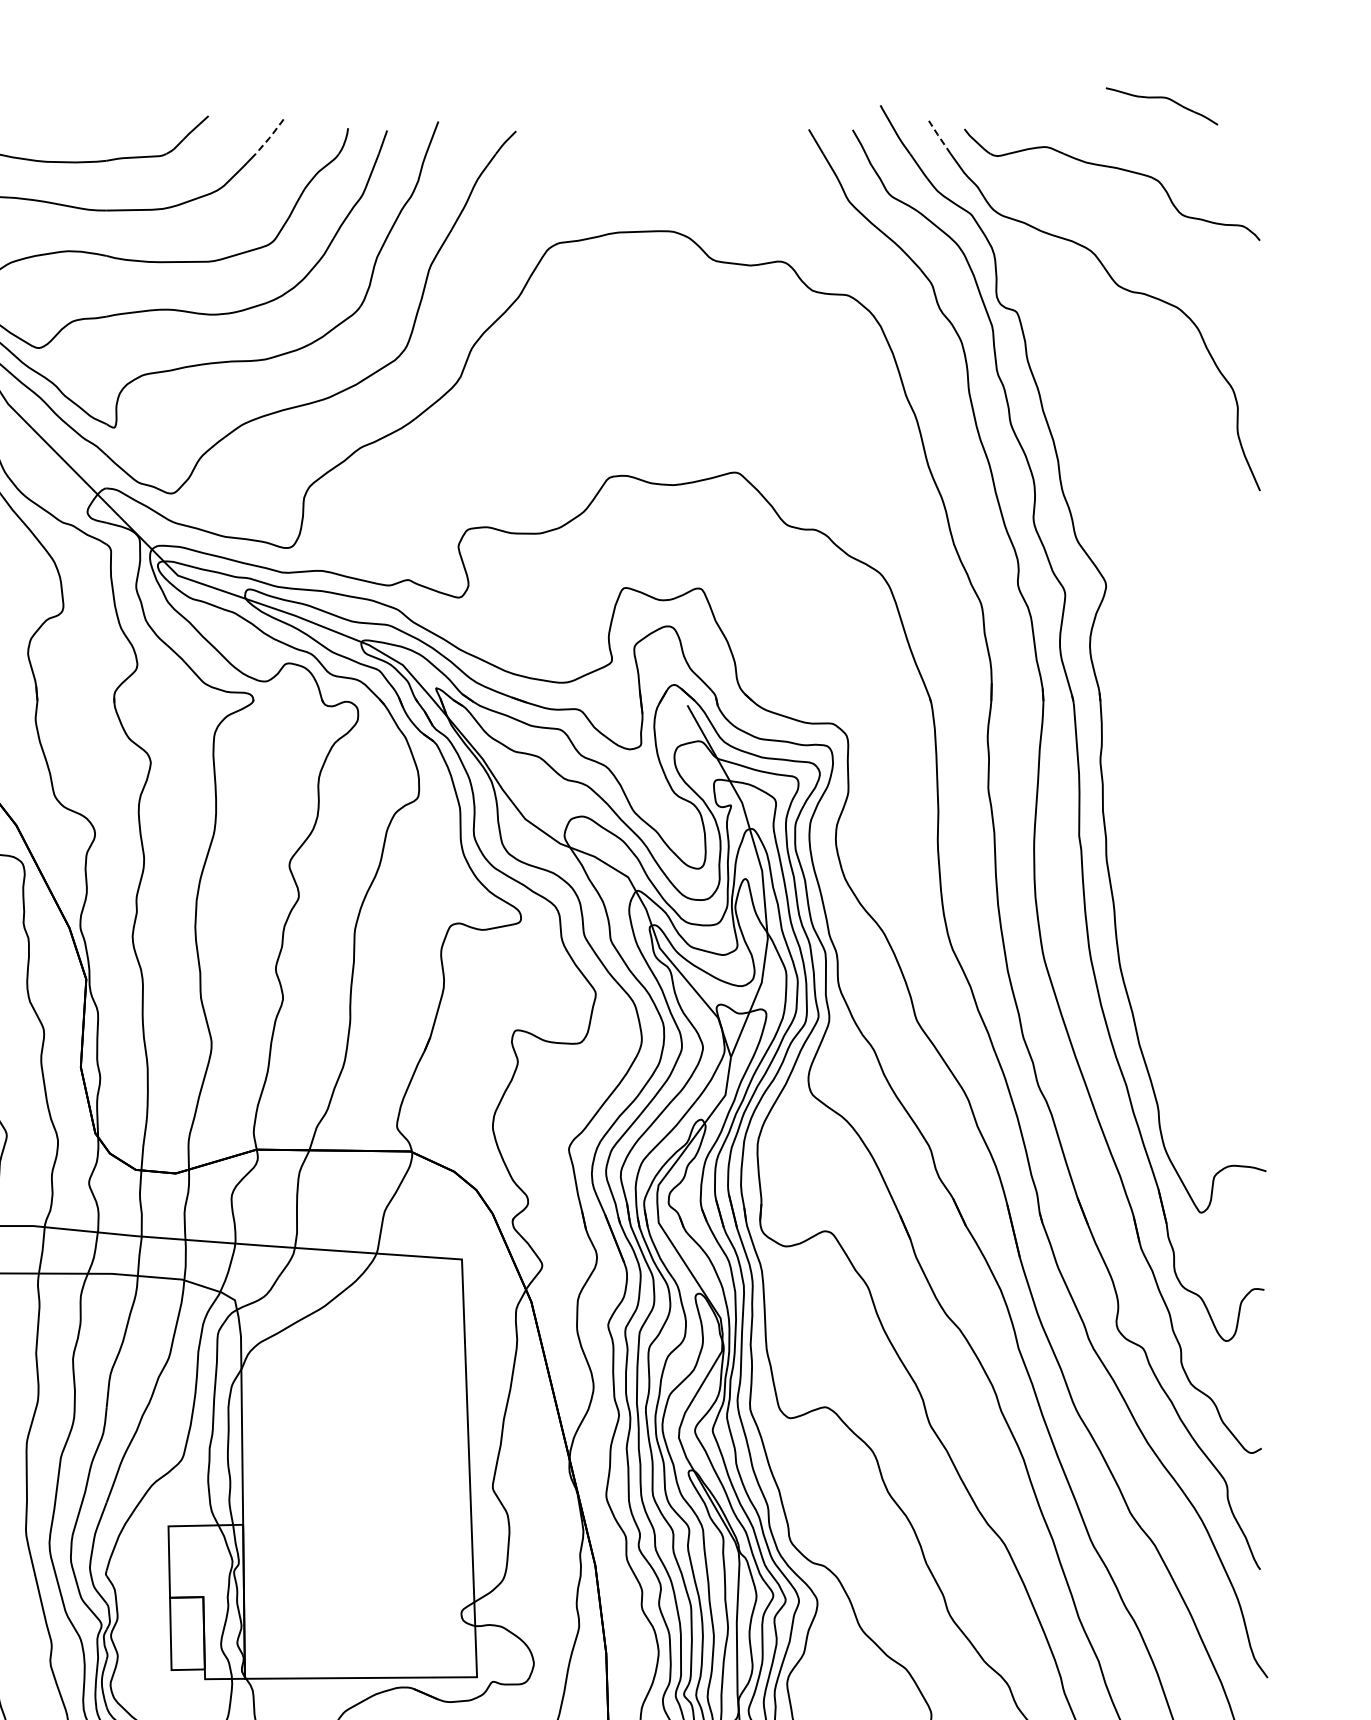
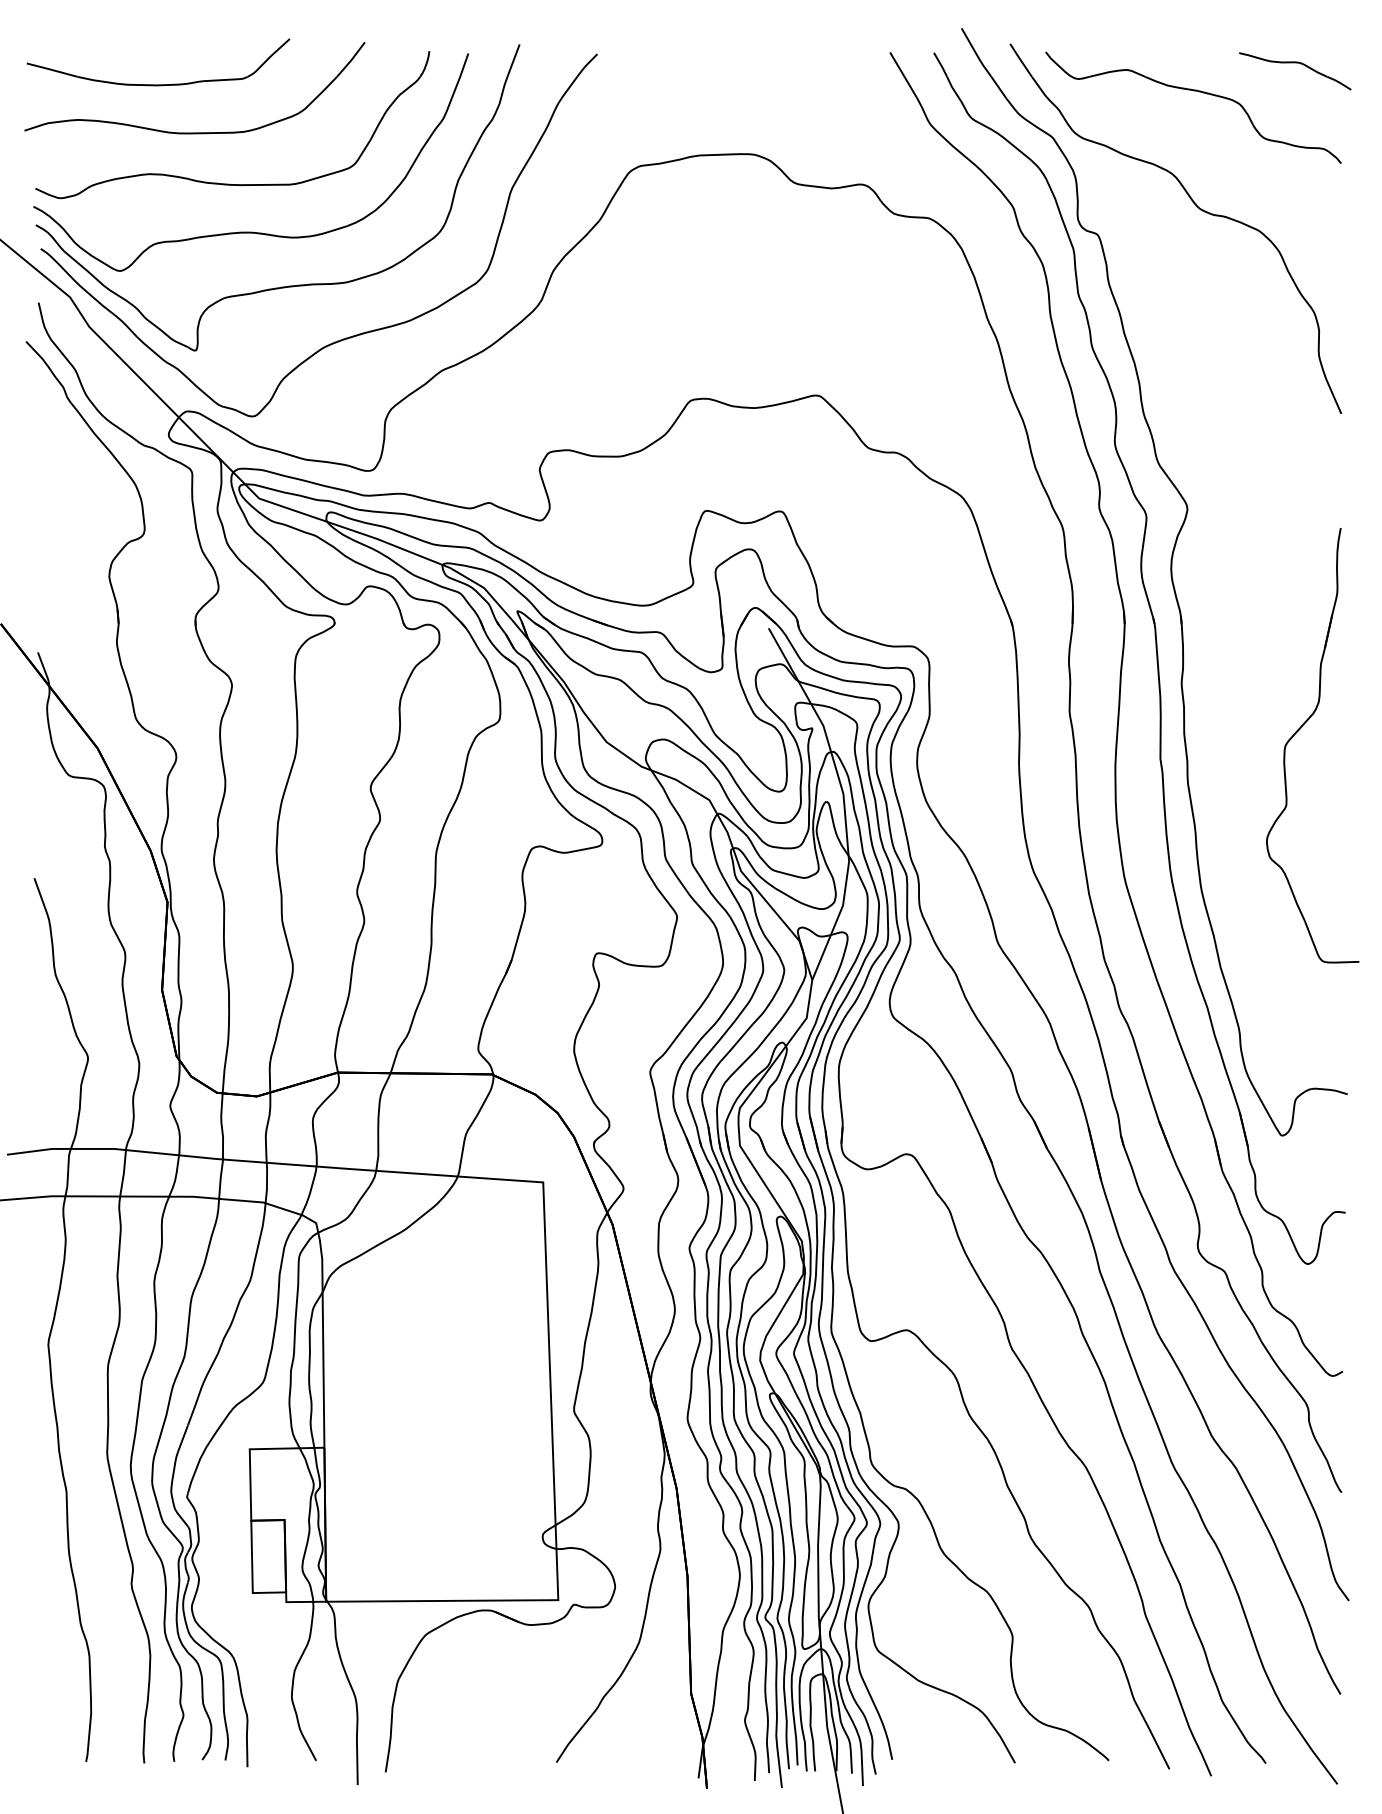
part: (1162, 98) -> (1295, 63), moved
line: (939, 136) -> (1020, 59), dashed -> solid
line: (270, 137) -> (351, 60), dashed -> solid
part: (1217, 808) -> (1298, 731), added

